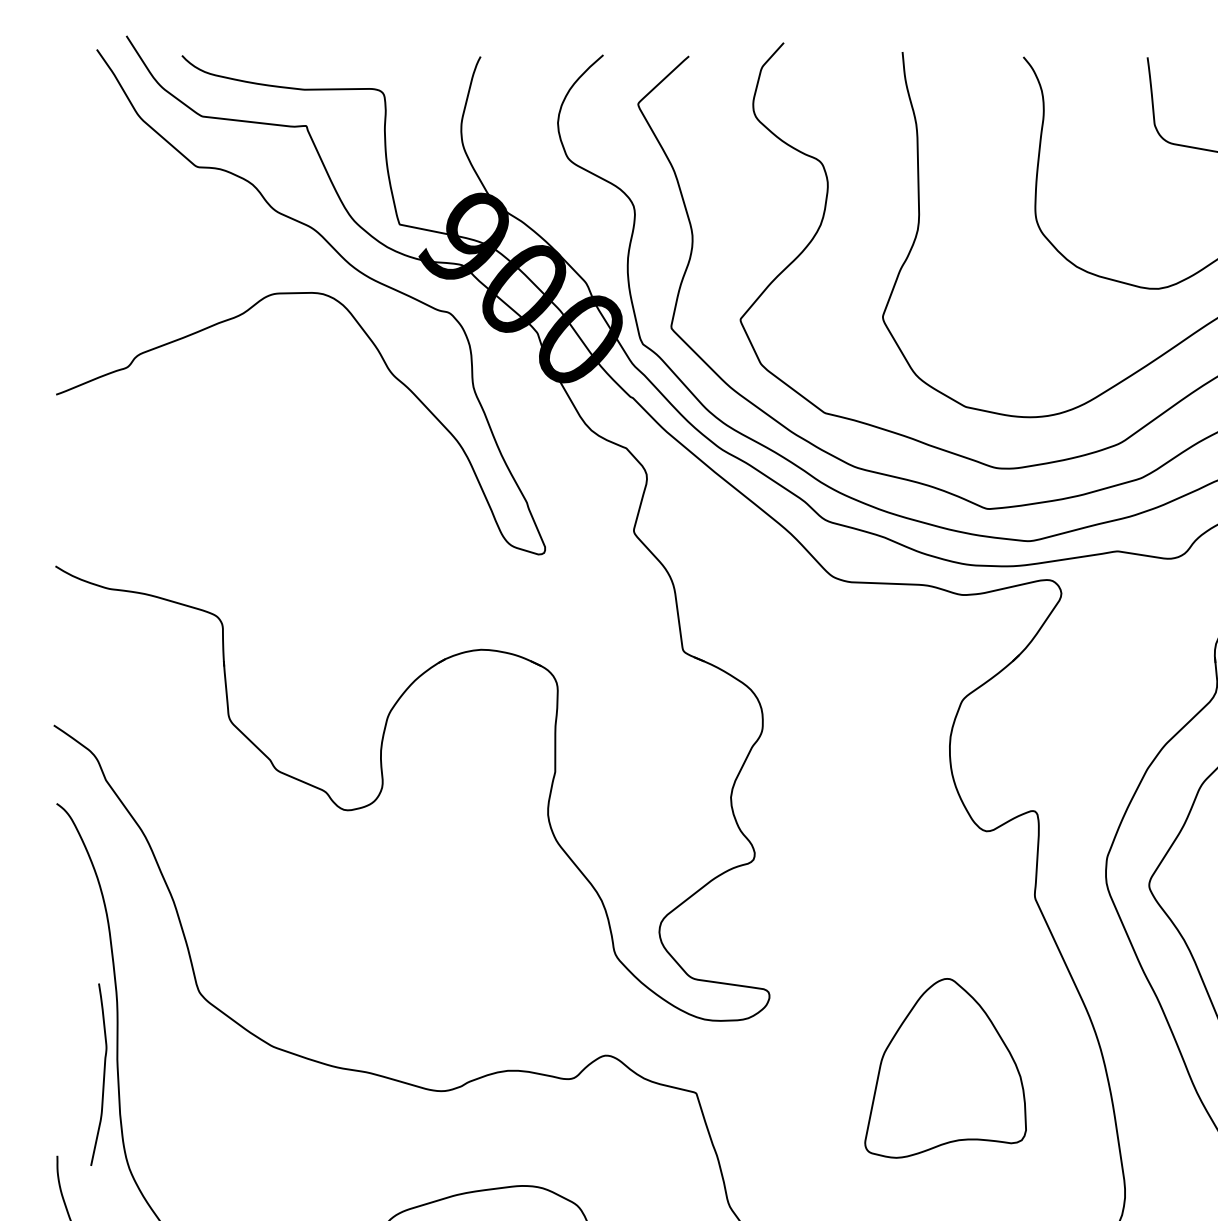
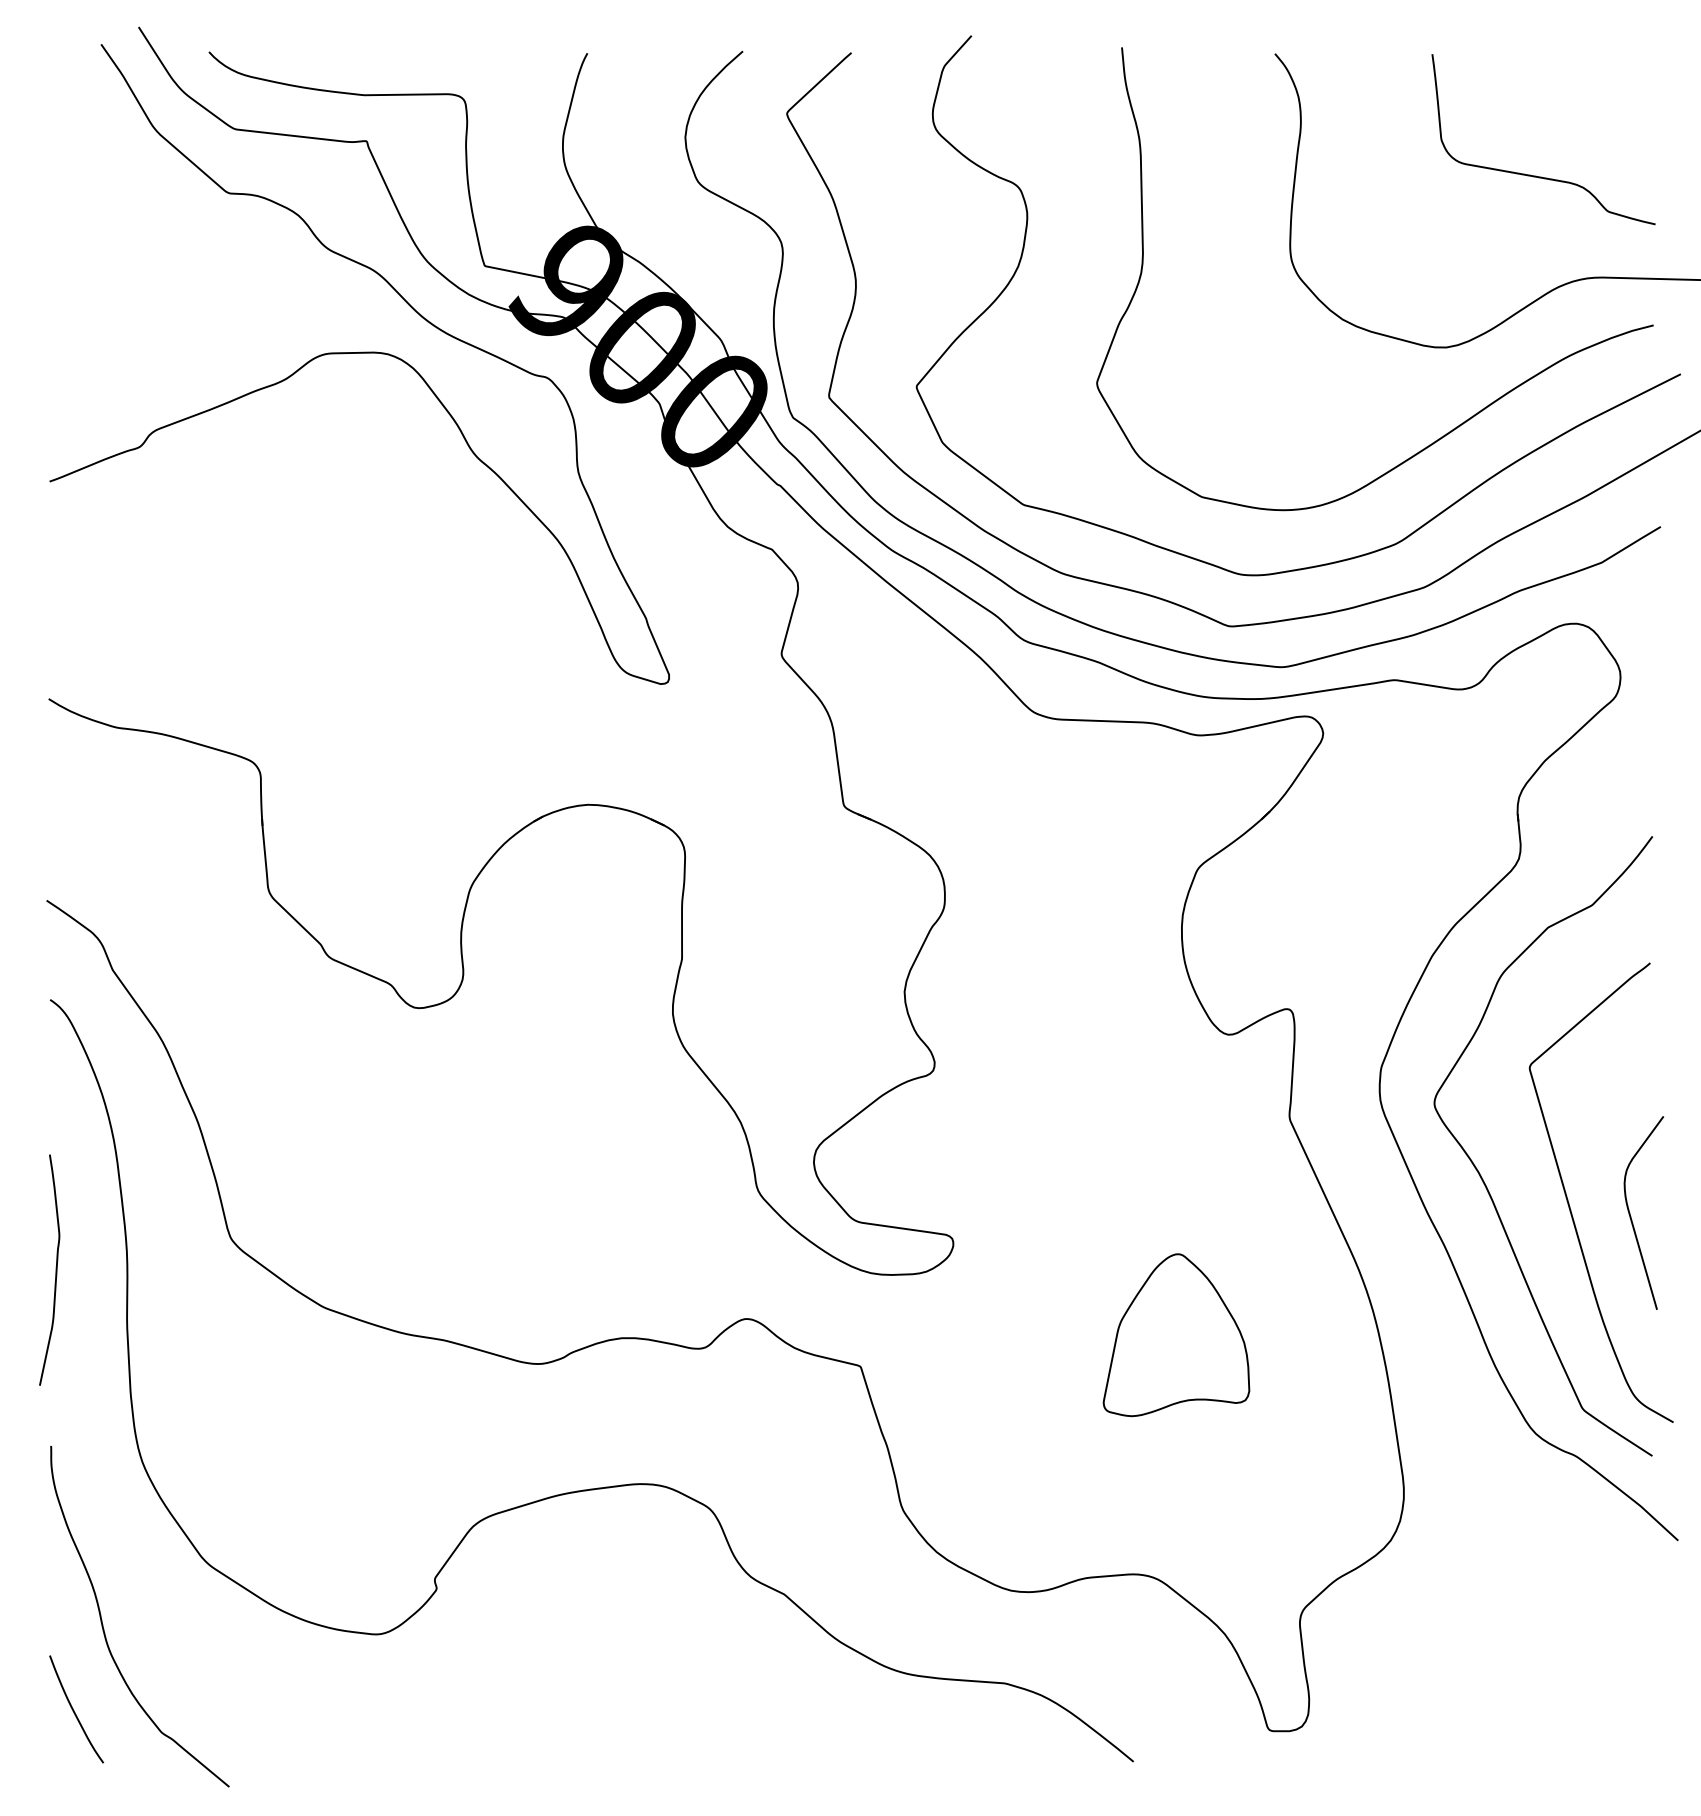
part: (945, 1068) -> (1176, 1335), size x0.71
curve: (103, 1074) -> (55, 1269), moved

